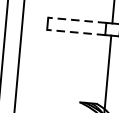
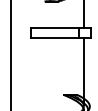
line: (77, 20) -> (55, 28), dashed -> solid
line: (76, 32) -> (55, 38), dashed -> solid

